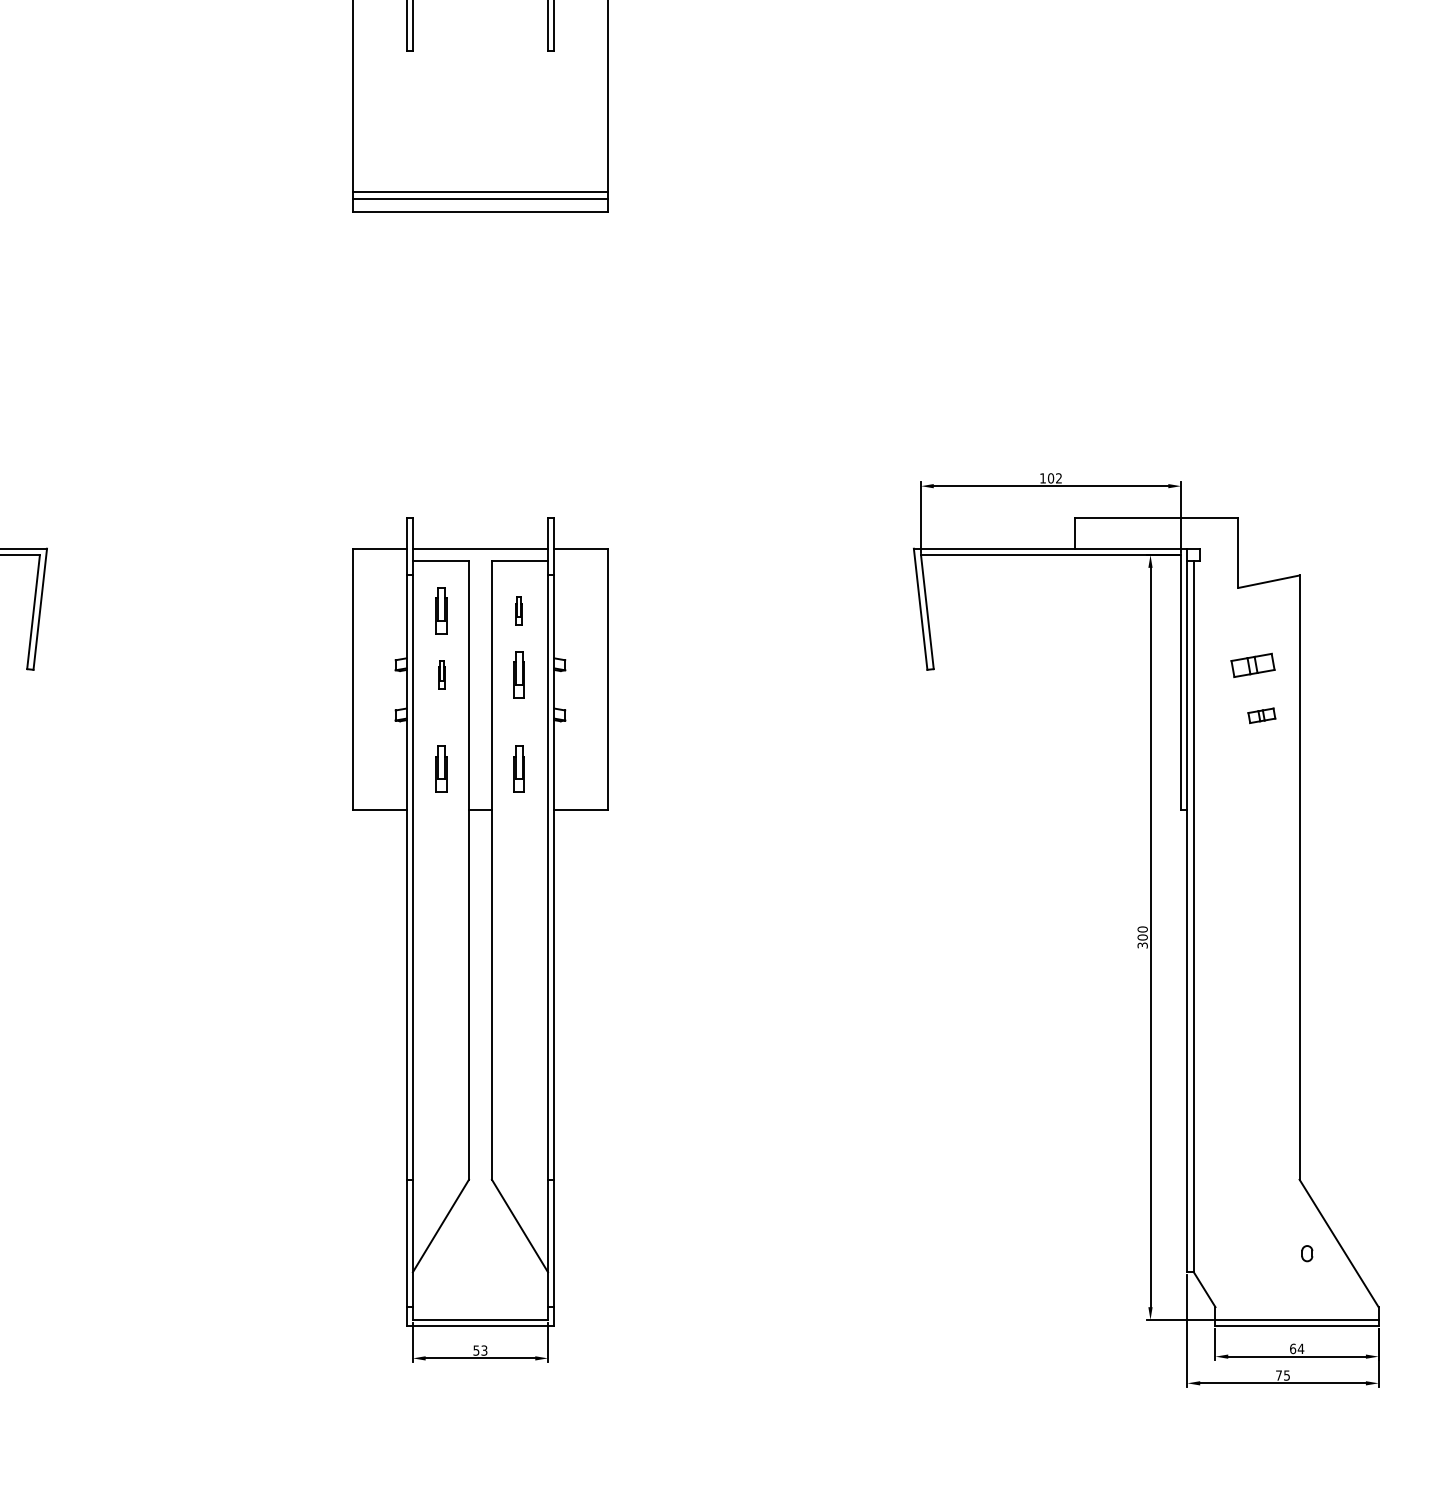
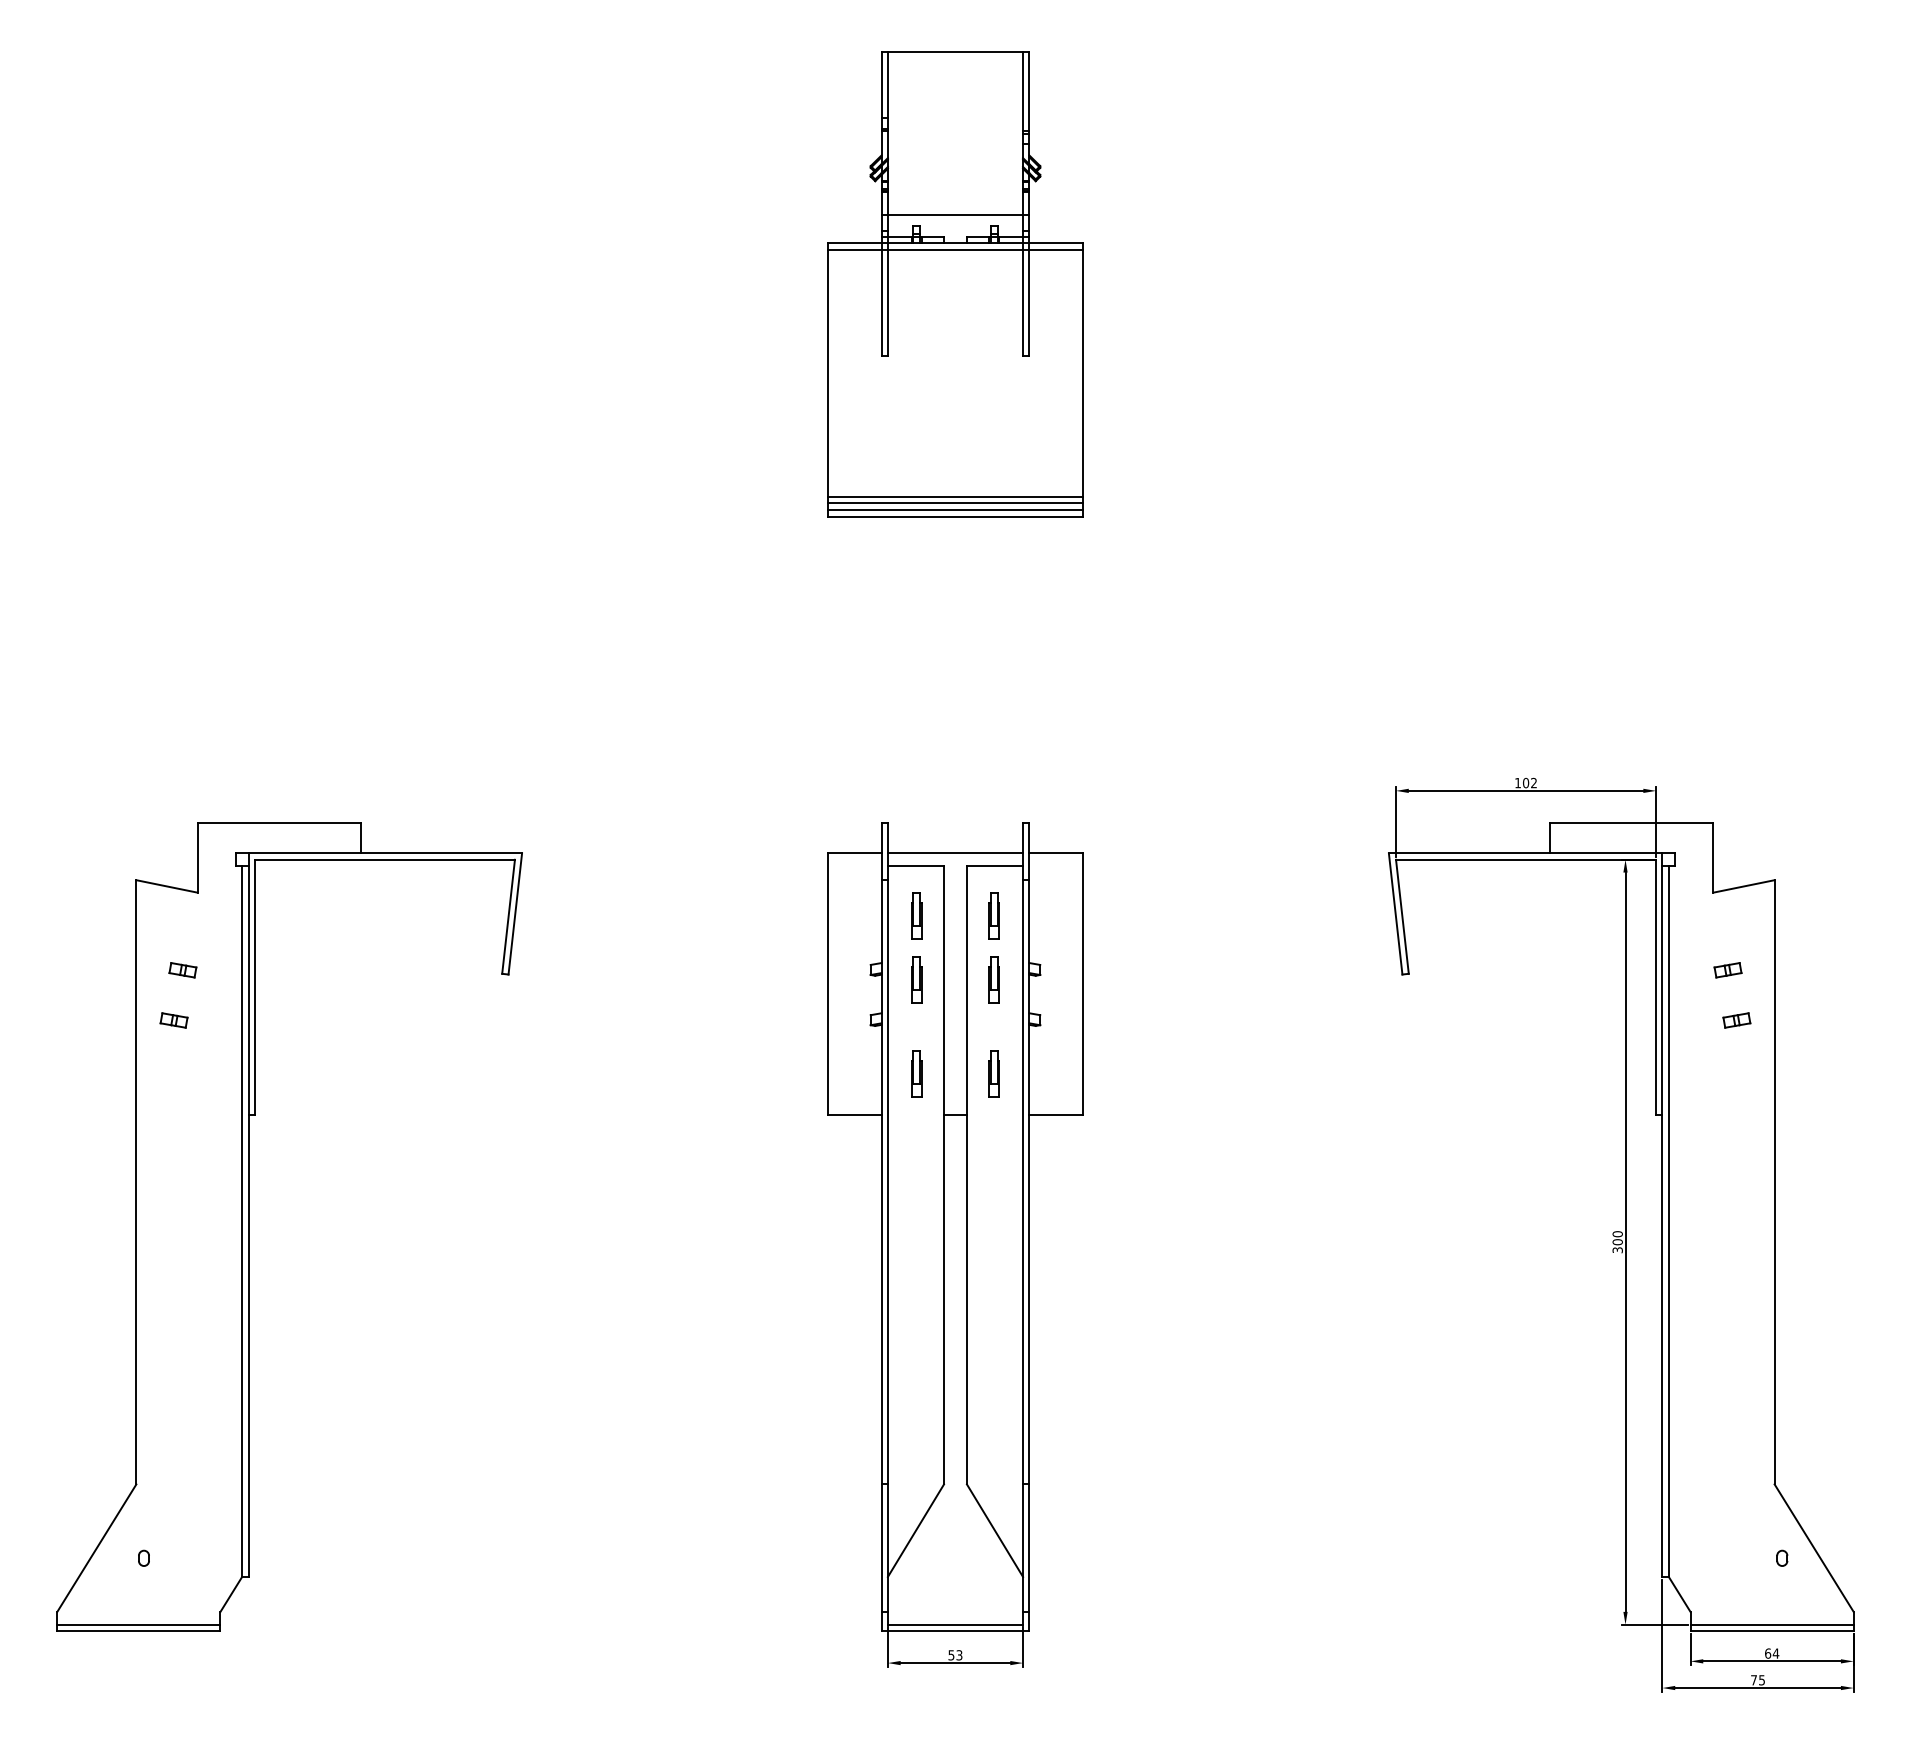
line: (480, 204) -> (955, 509), added
part: (518, 610) -> (993, 915), size x1.67
part: (1252, 665) -> (1727, 970), size x0.62
part: (441, 674) -> (916, 979), size x1.67

